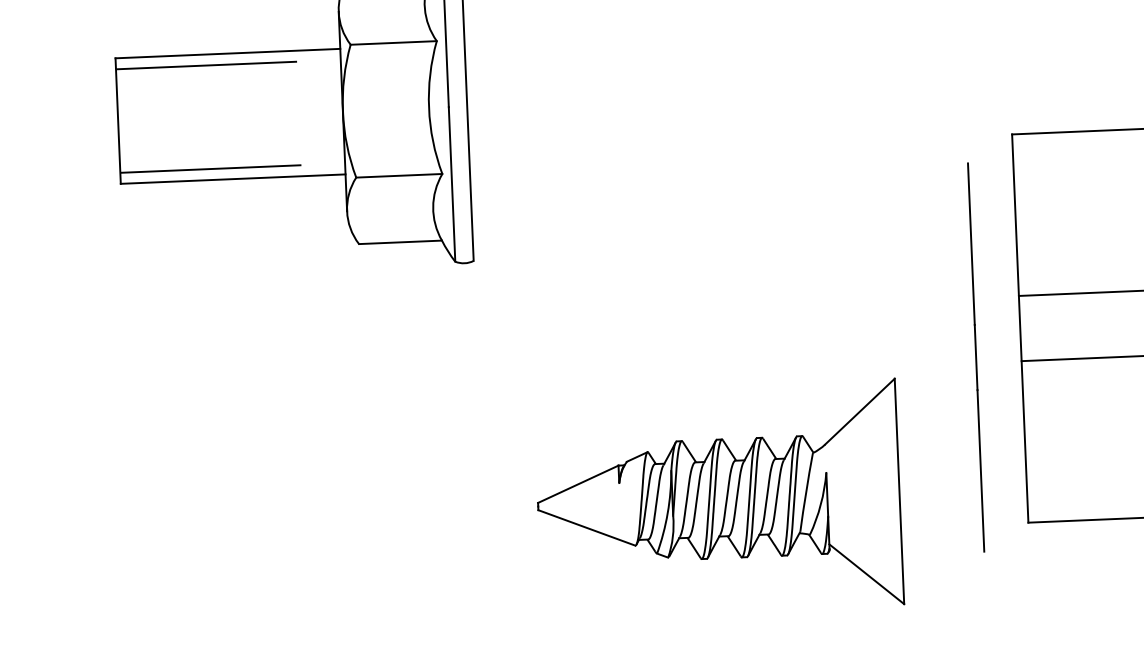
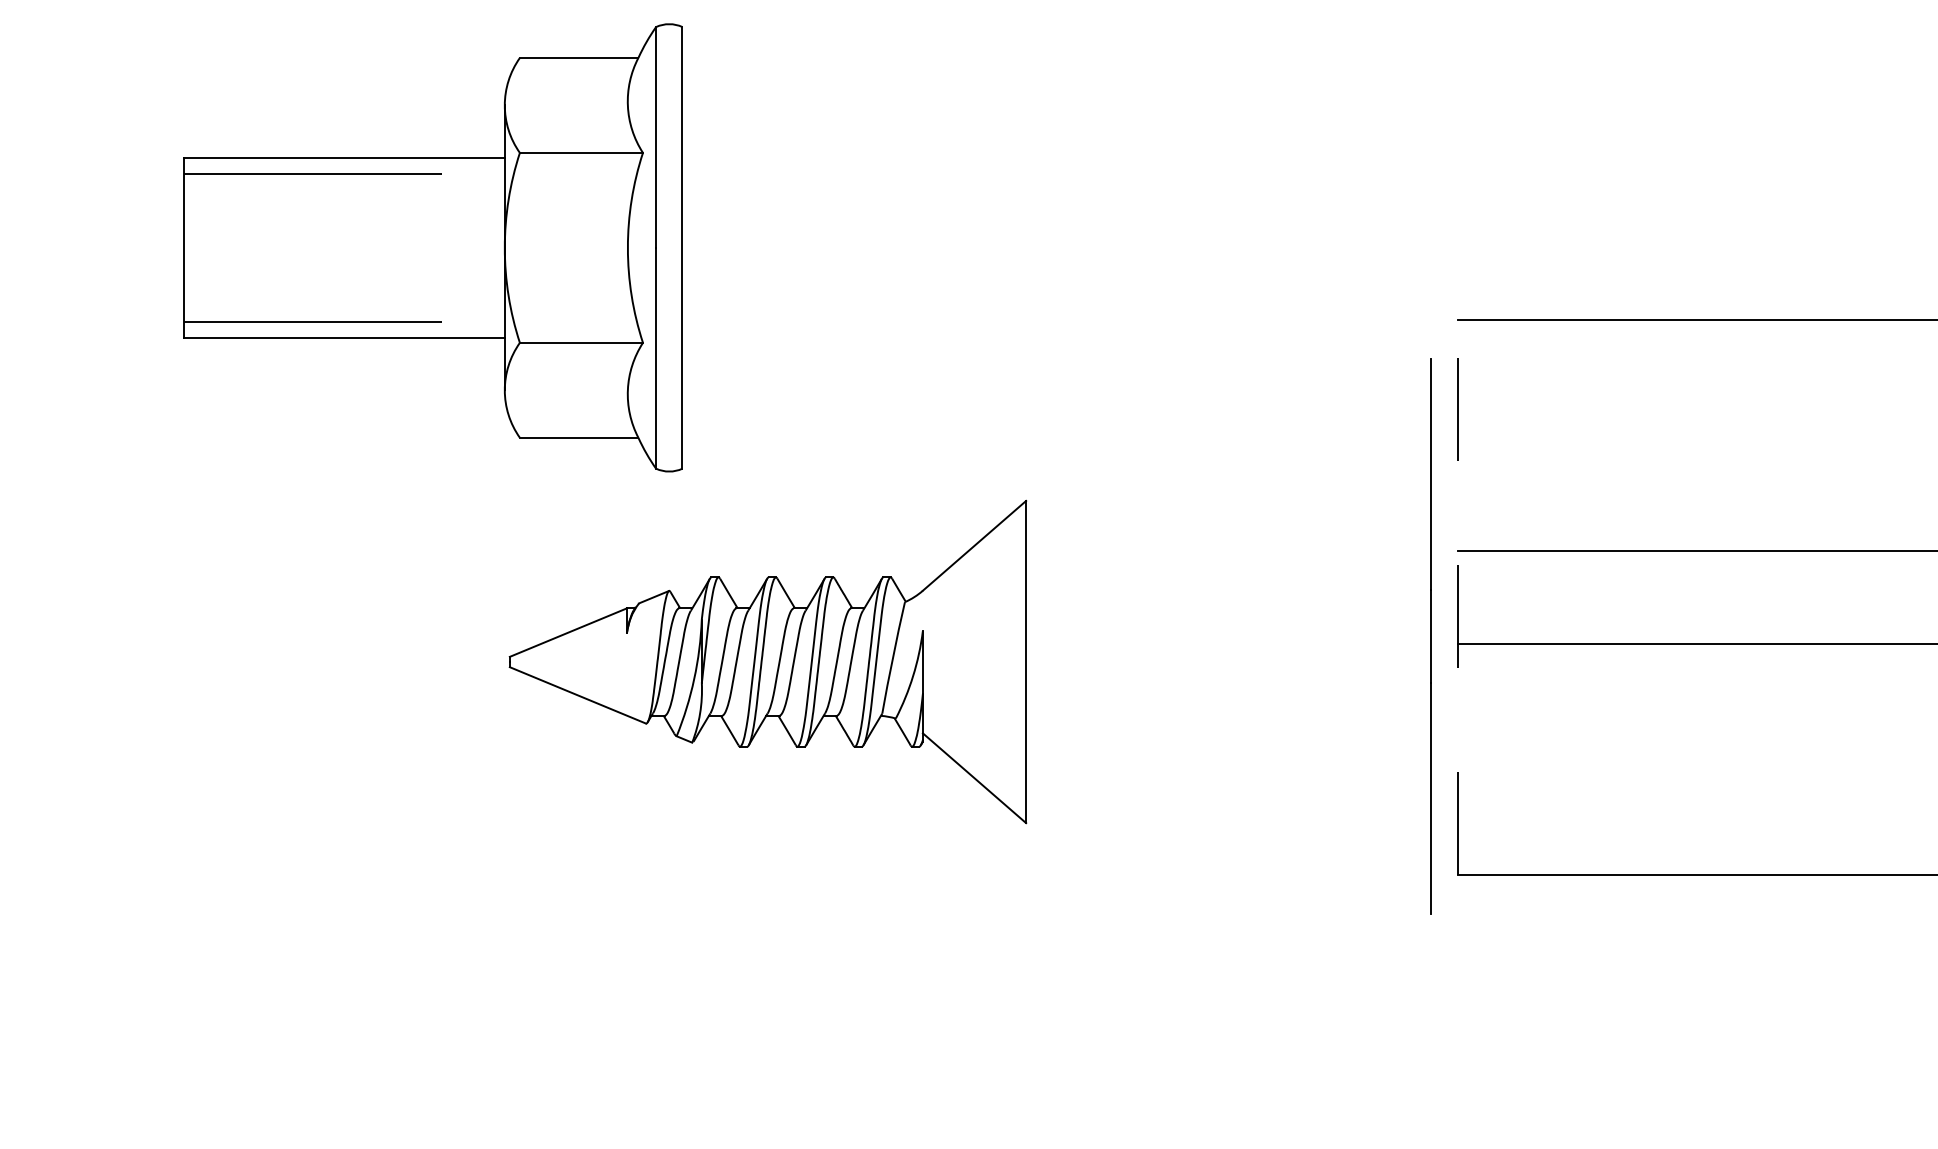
line: (1020, 328) -> (1458, 597), solid -> dashed
line: (976, 357) -> (1430, 636), moved
part: (718, 498) -> (767, 661), moved

